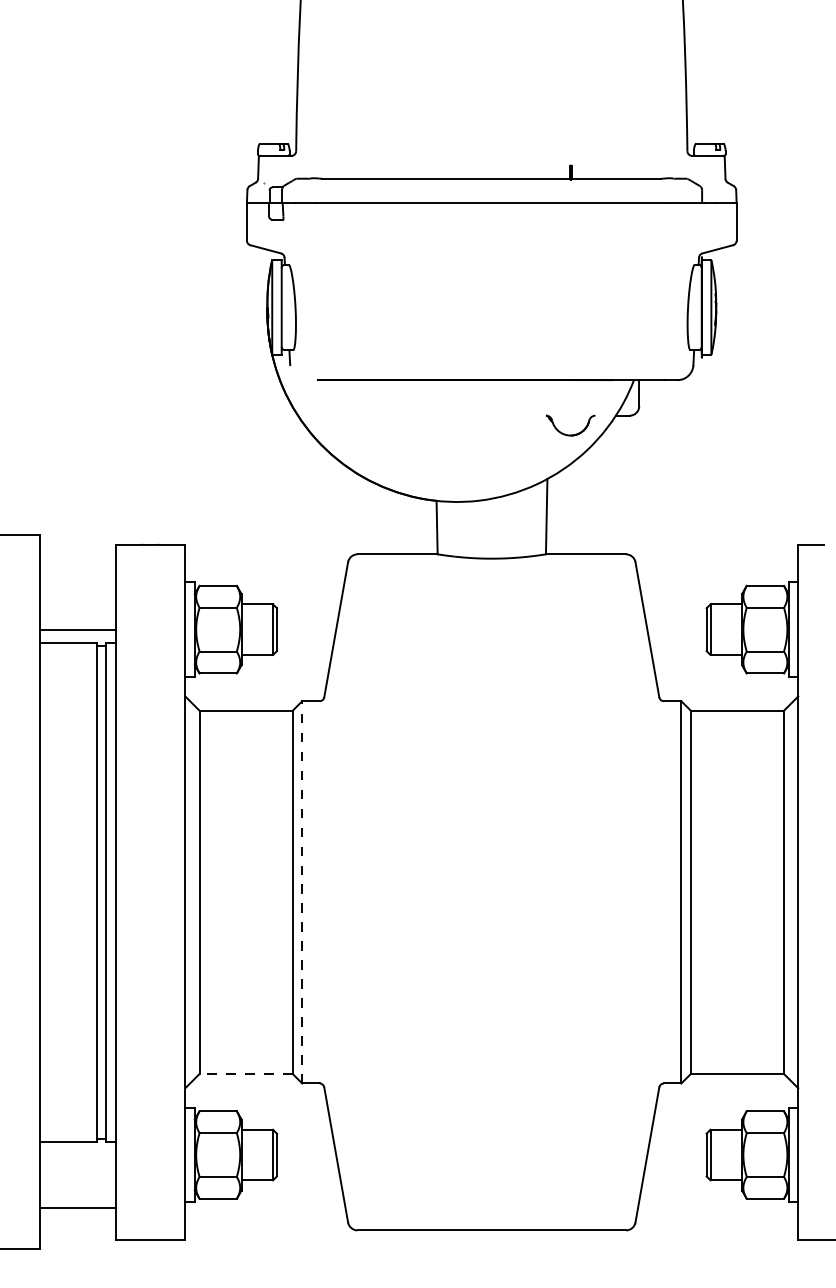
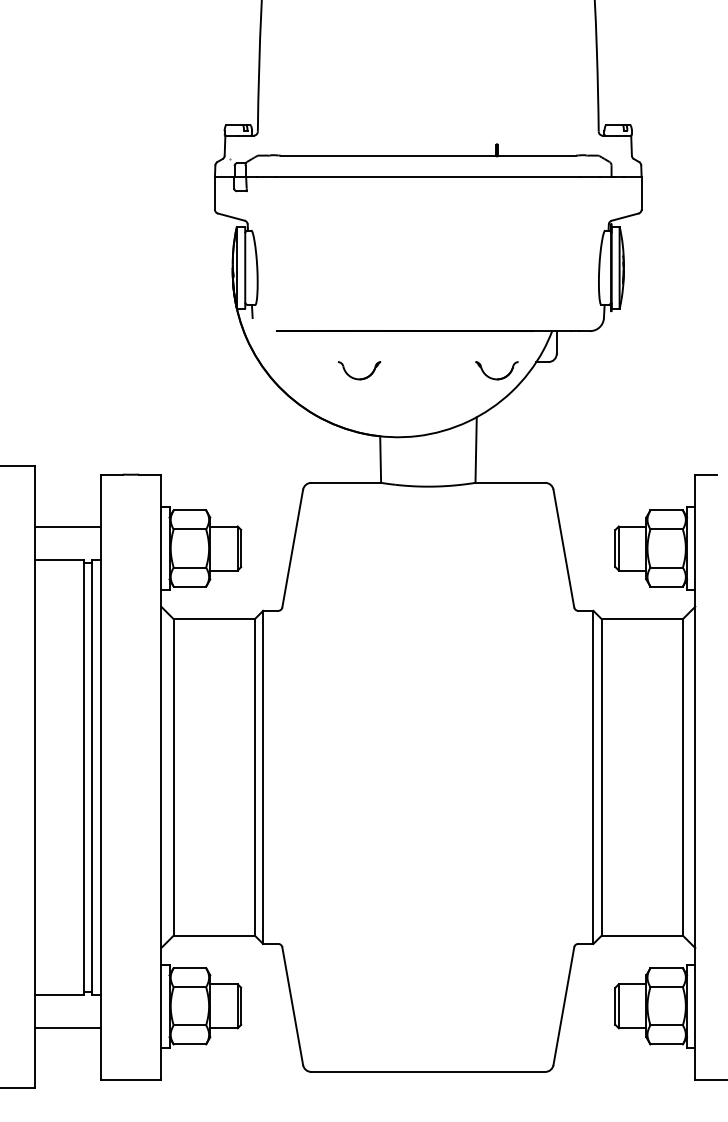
part: (412, 434) -> (359, 378), added
line: (77, 630) -> (67, 526), moved
line: (302, 891) -> (263, 776), dashed -> solid
line: (246, 1074) -> (214, 936), dashed -> solid
line: (77, 1208) -> (67, 1028), moved

